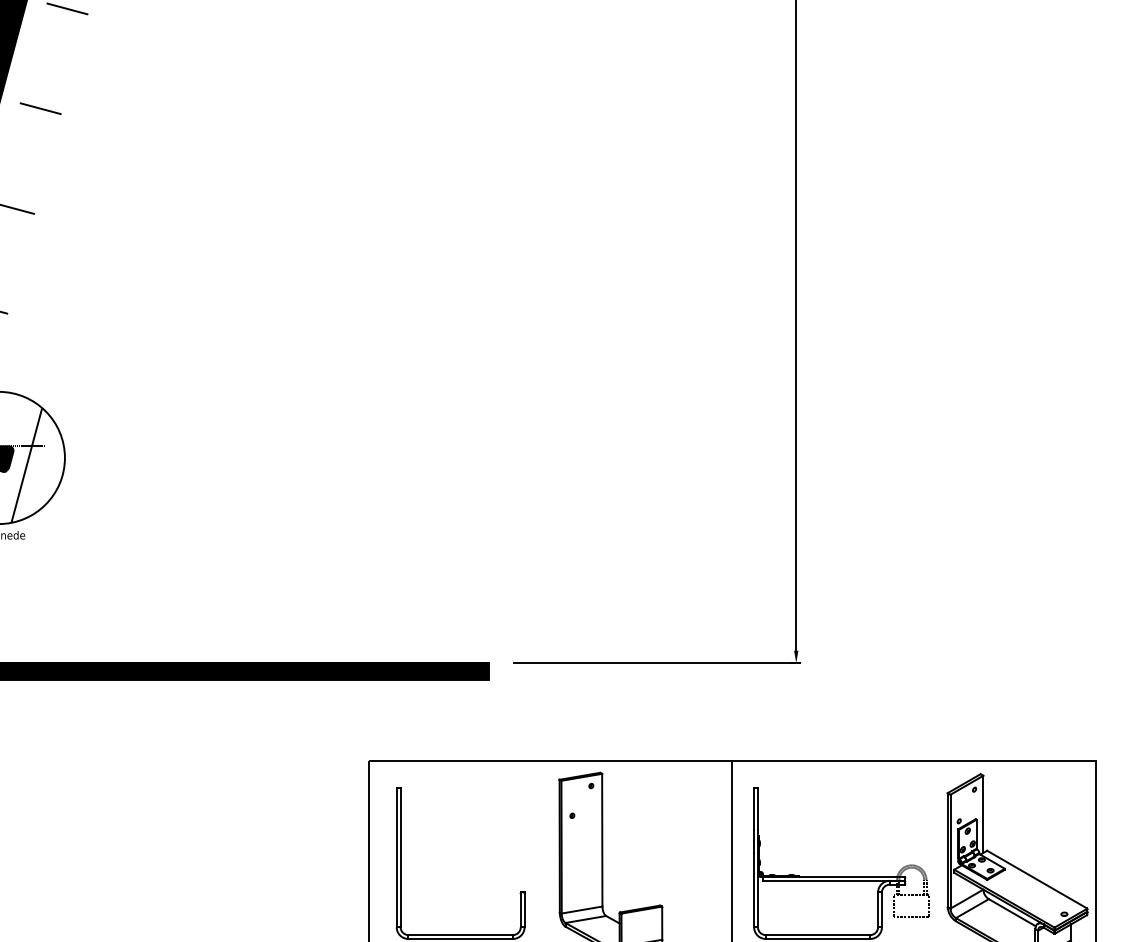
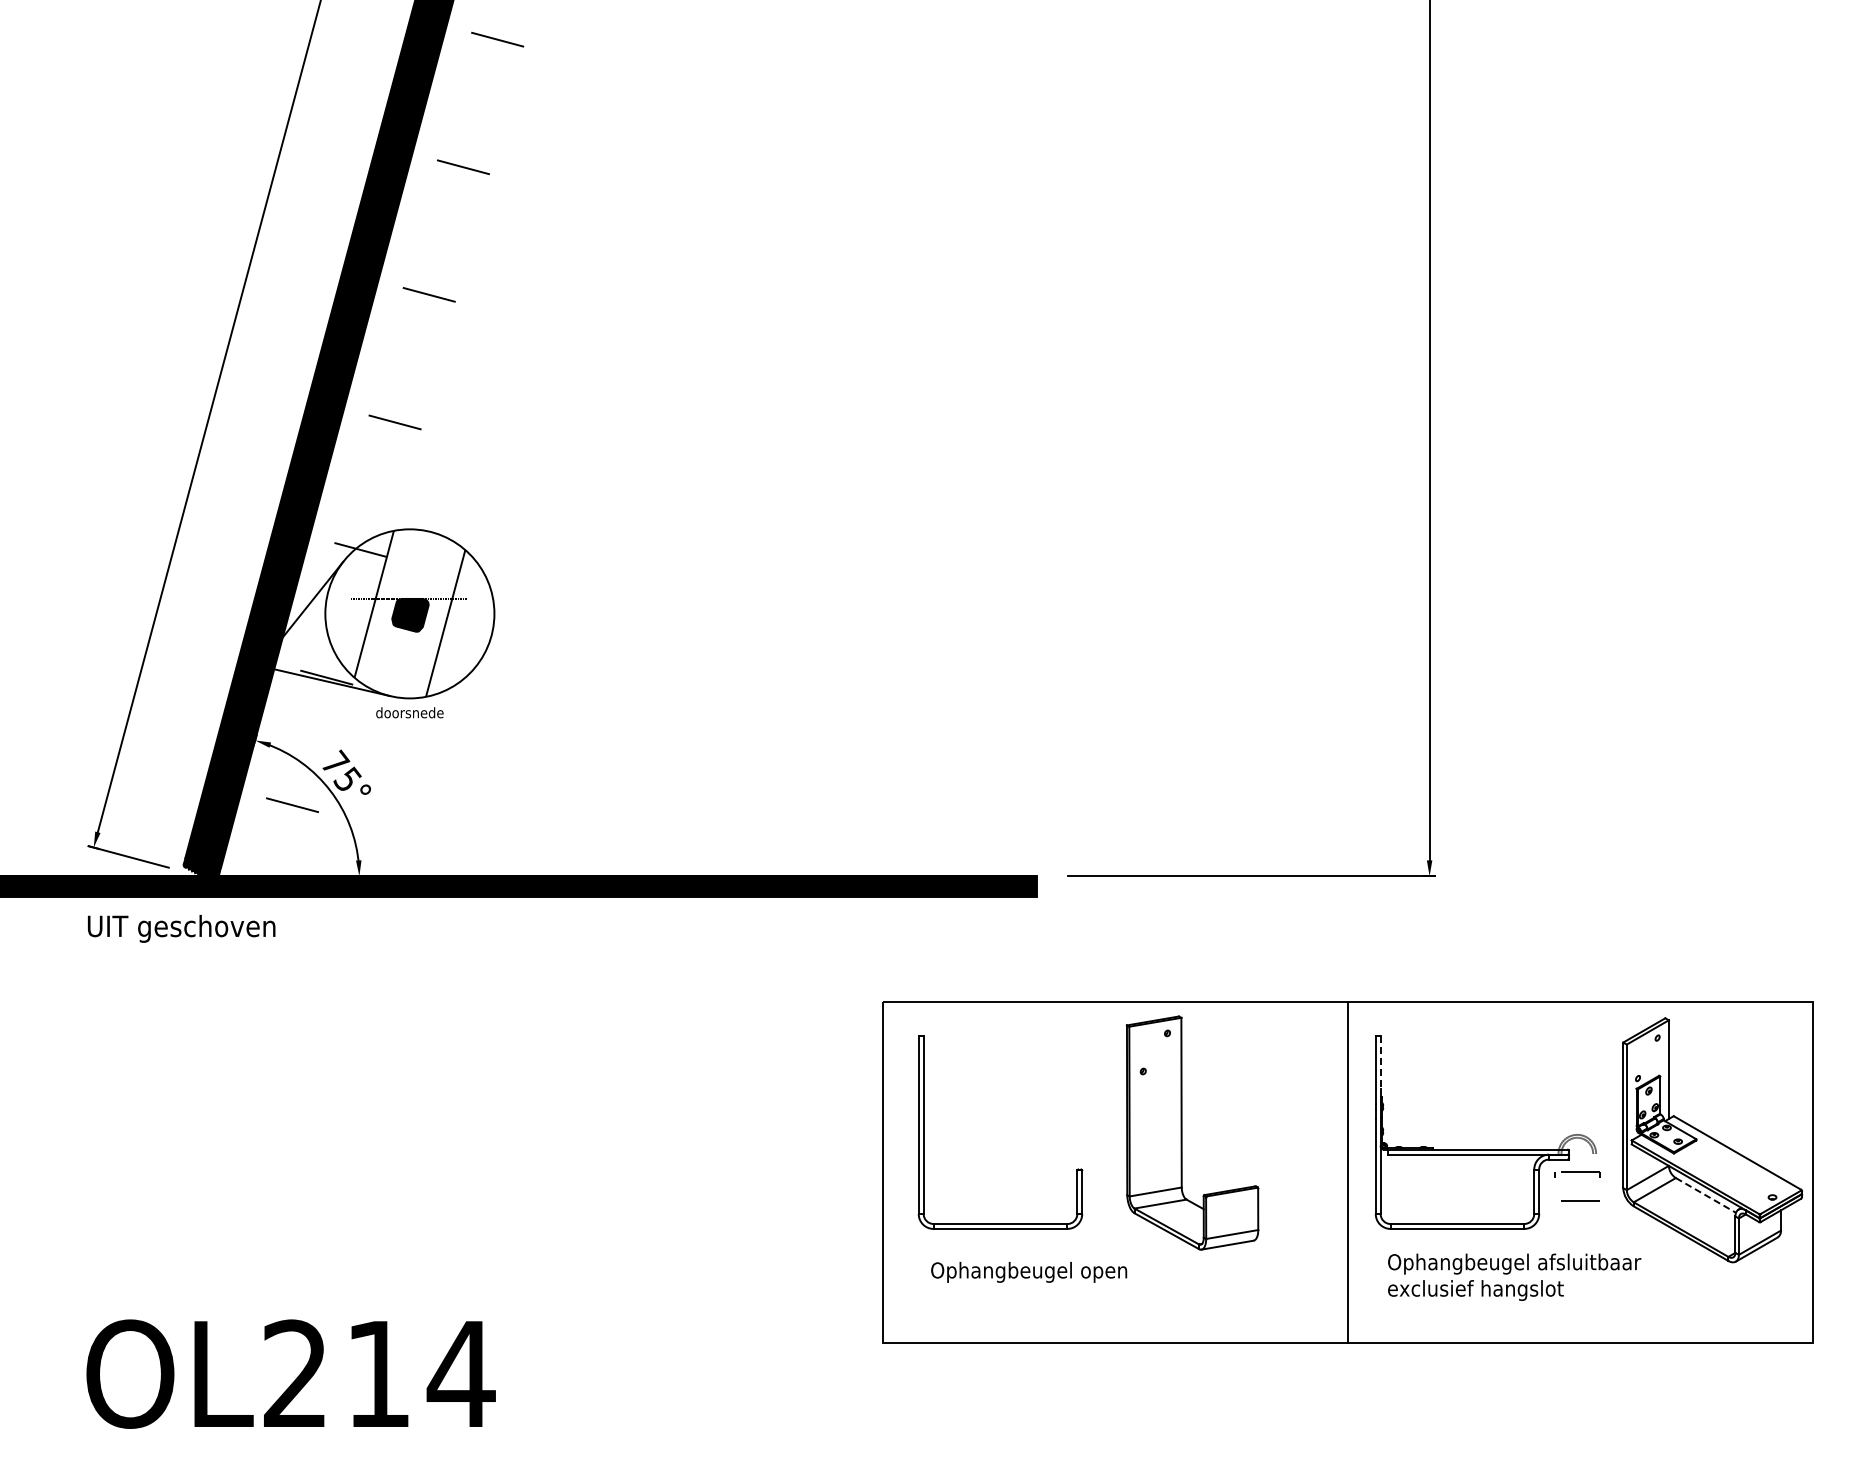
line: (757, 808) -> (1380, 1062), solid -> dashed
line: (1012, 912) -> (1705, 1195), solid -> dashed

